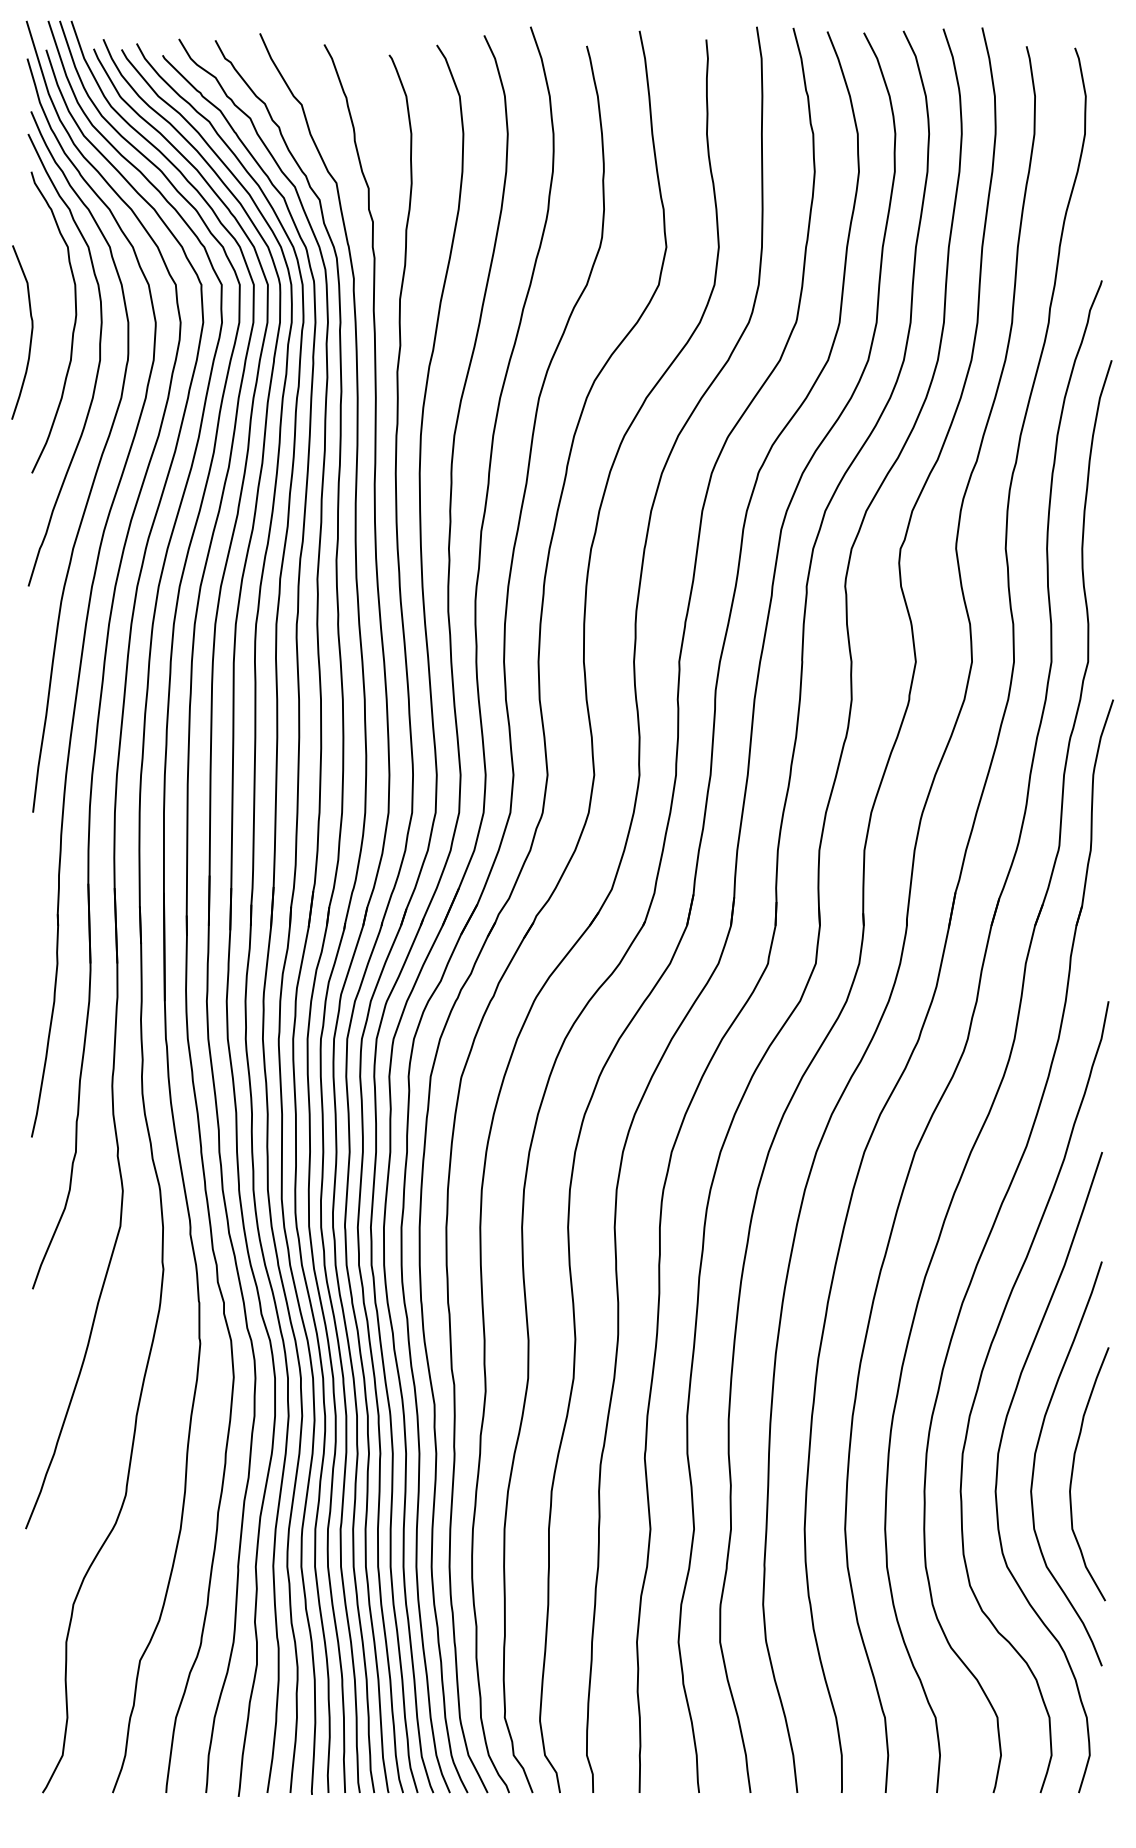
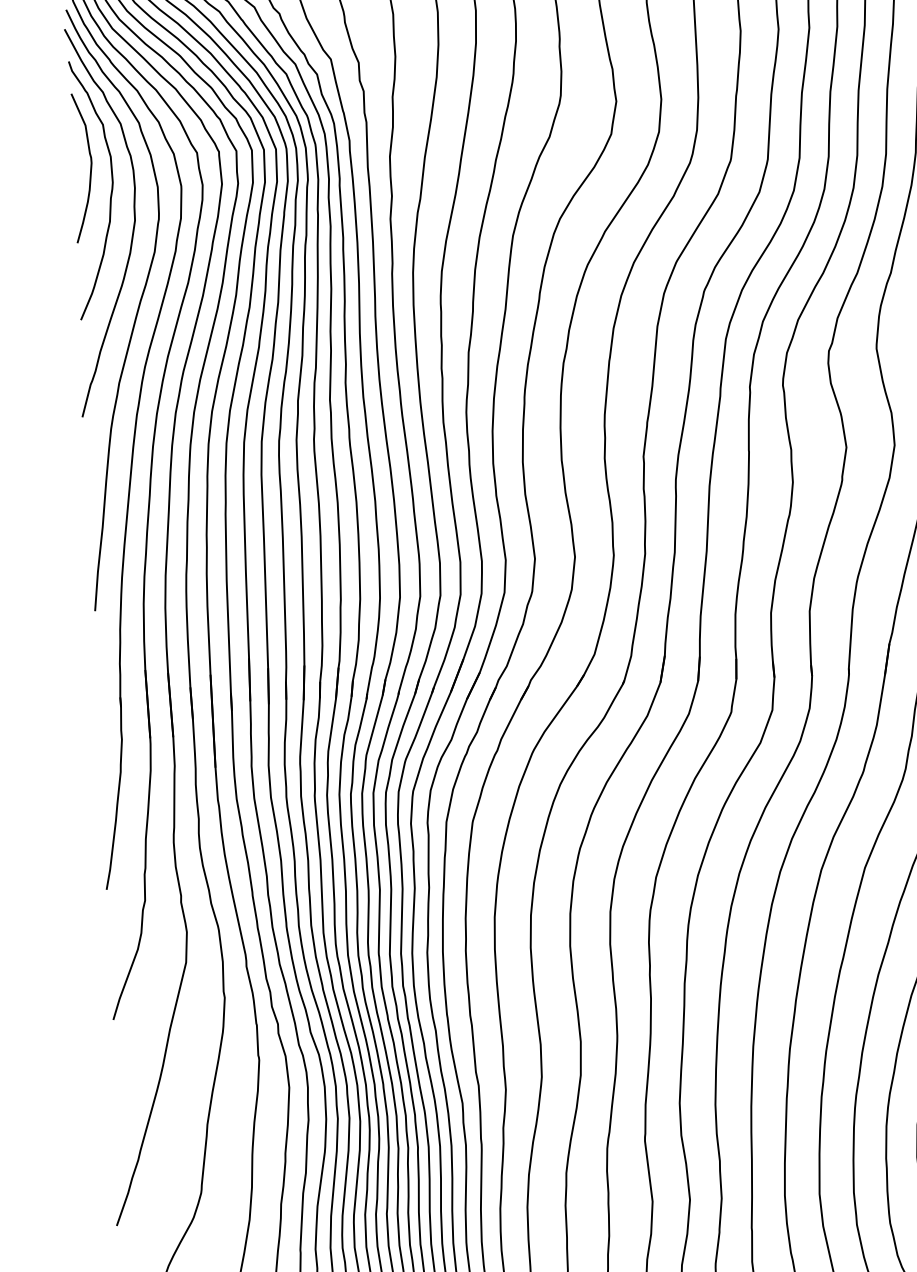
curve: (30, 334) -> (90, 169), moved

